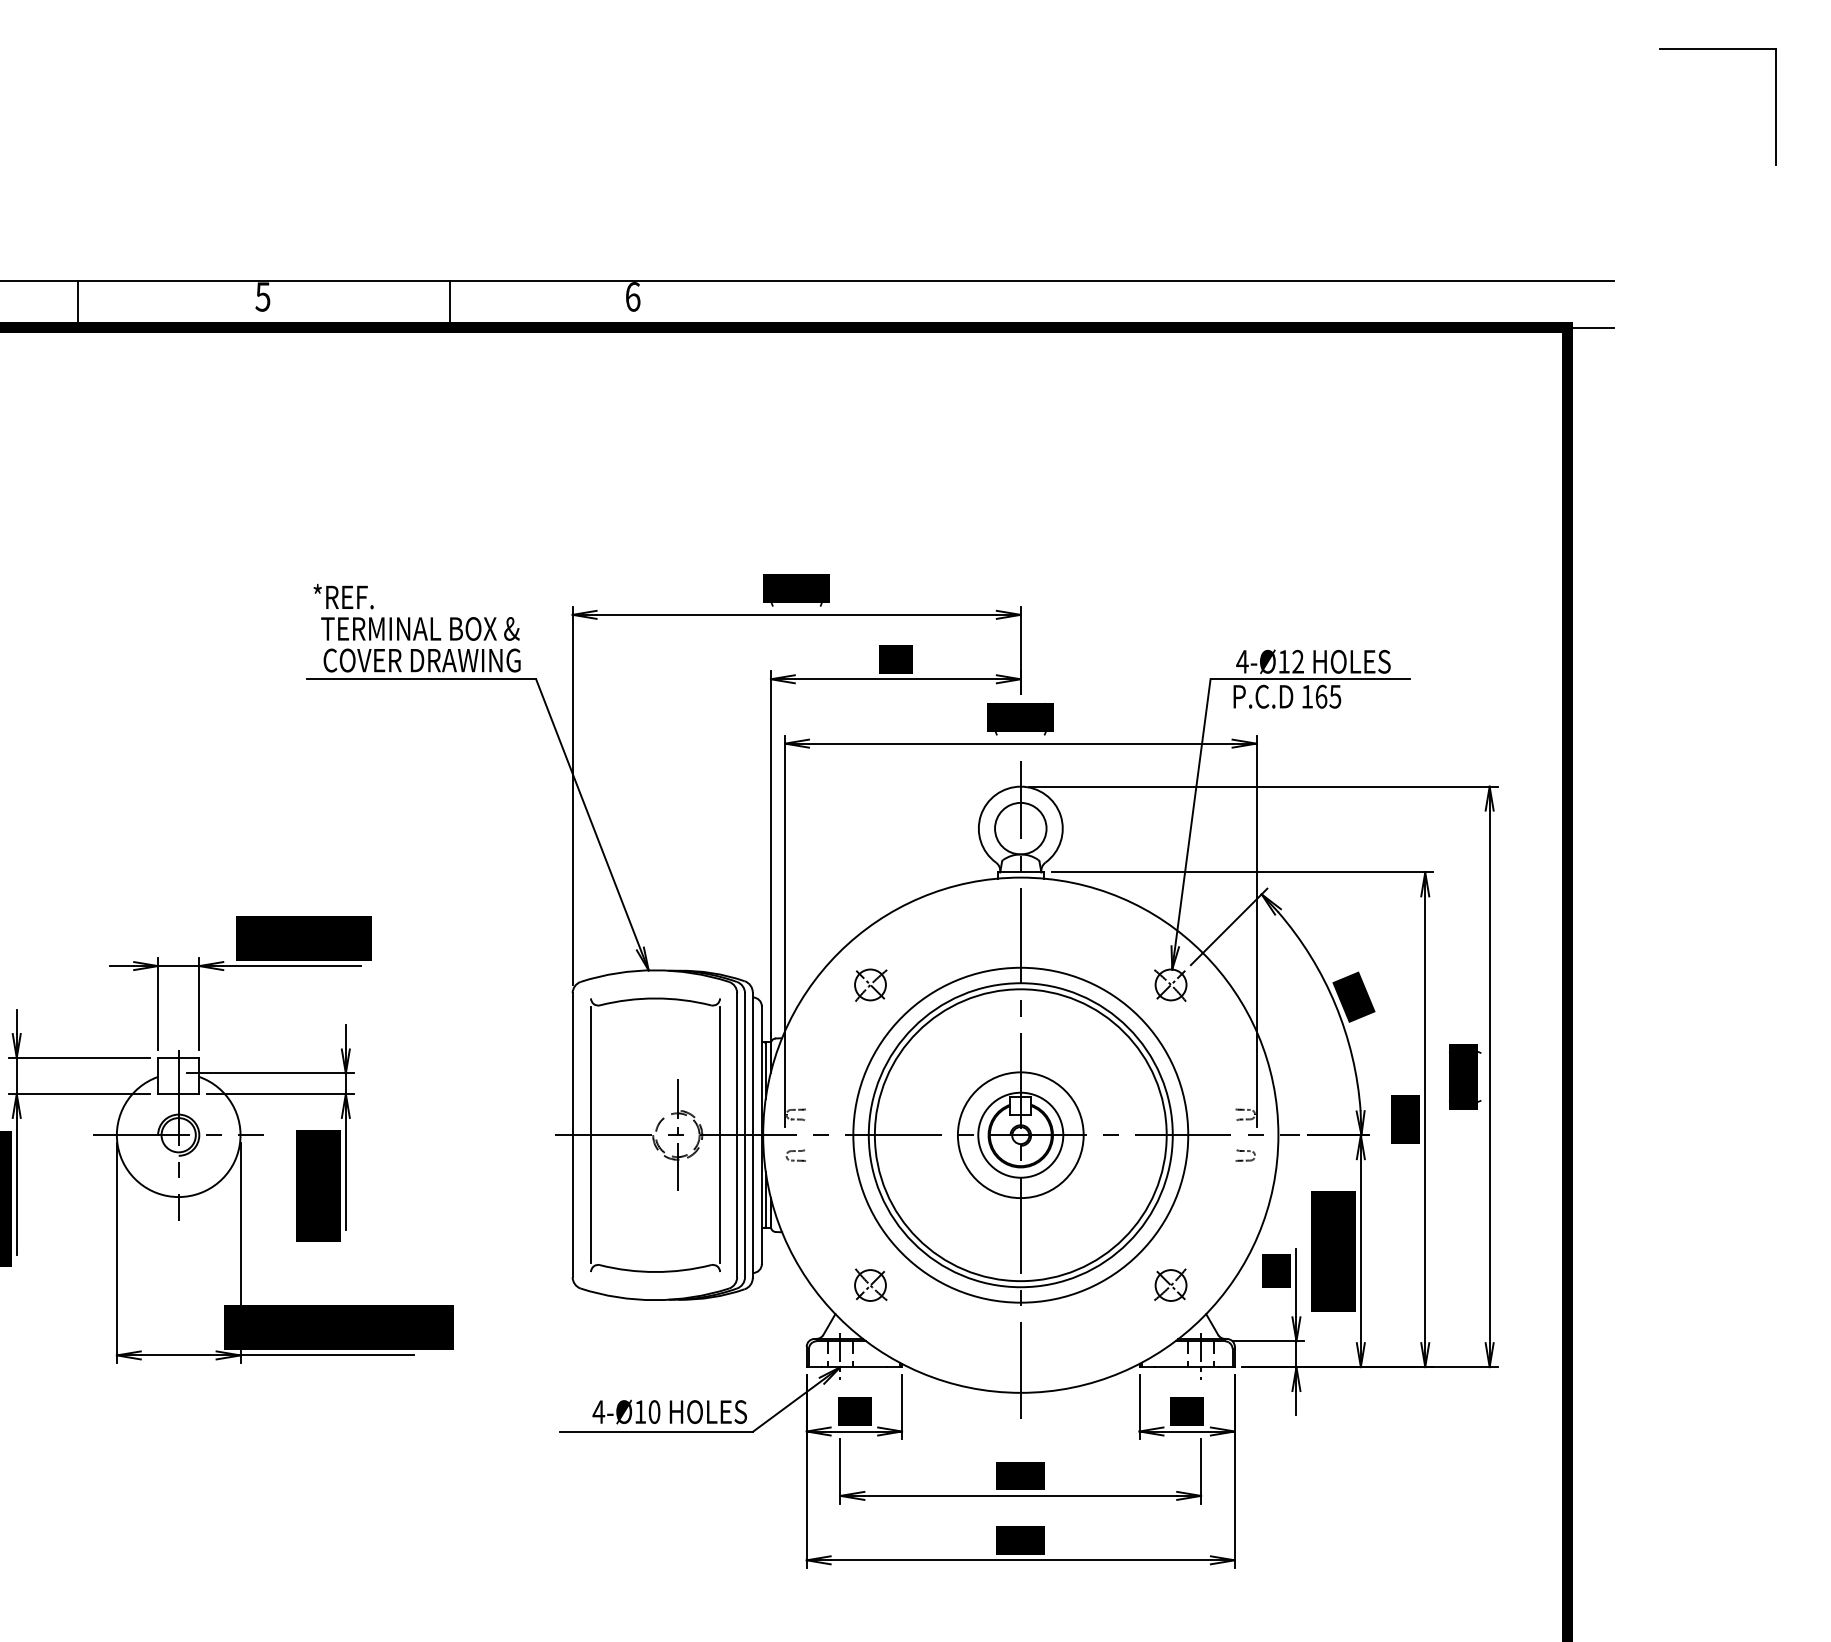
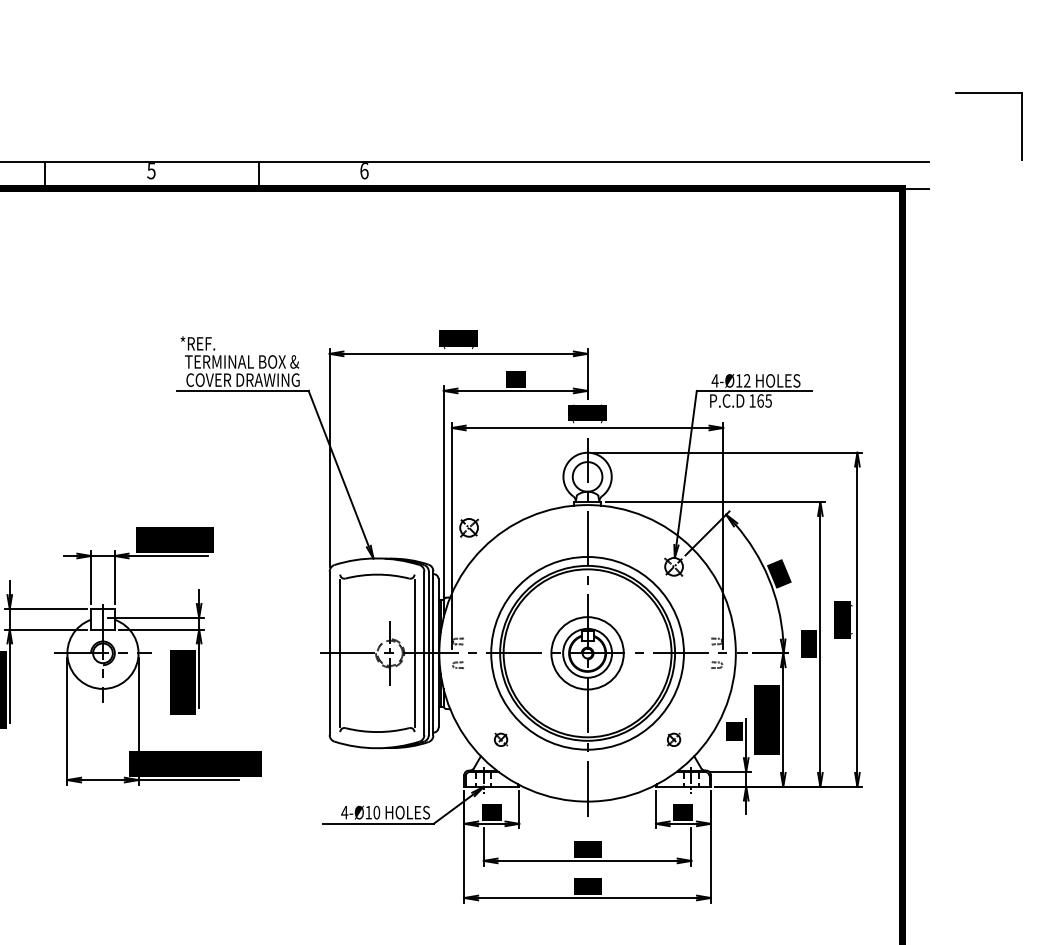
part: (1717, 49) -> (988, 93), moved
part: (869, 984) -> (468, 527), moved
part: (869, 1284) -> (500, 739), size x0.7
part: (1170, 1284) -> (673, 739), size x0.7

